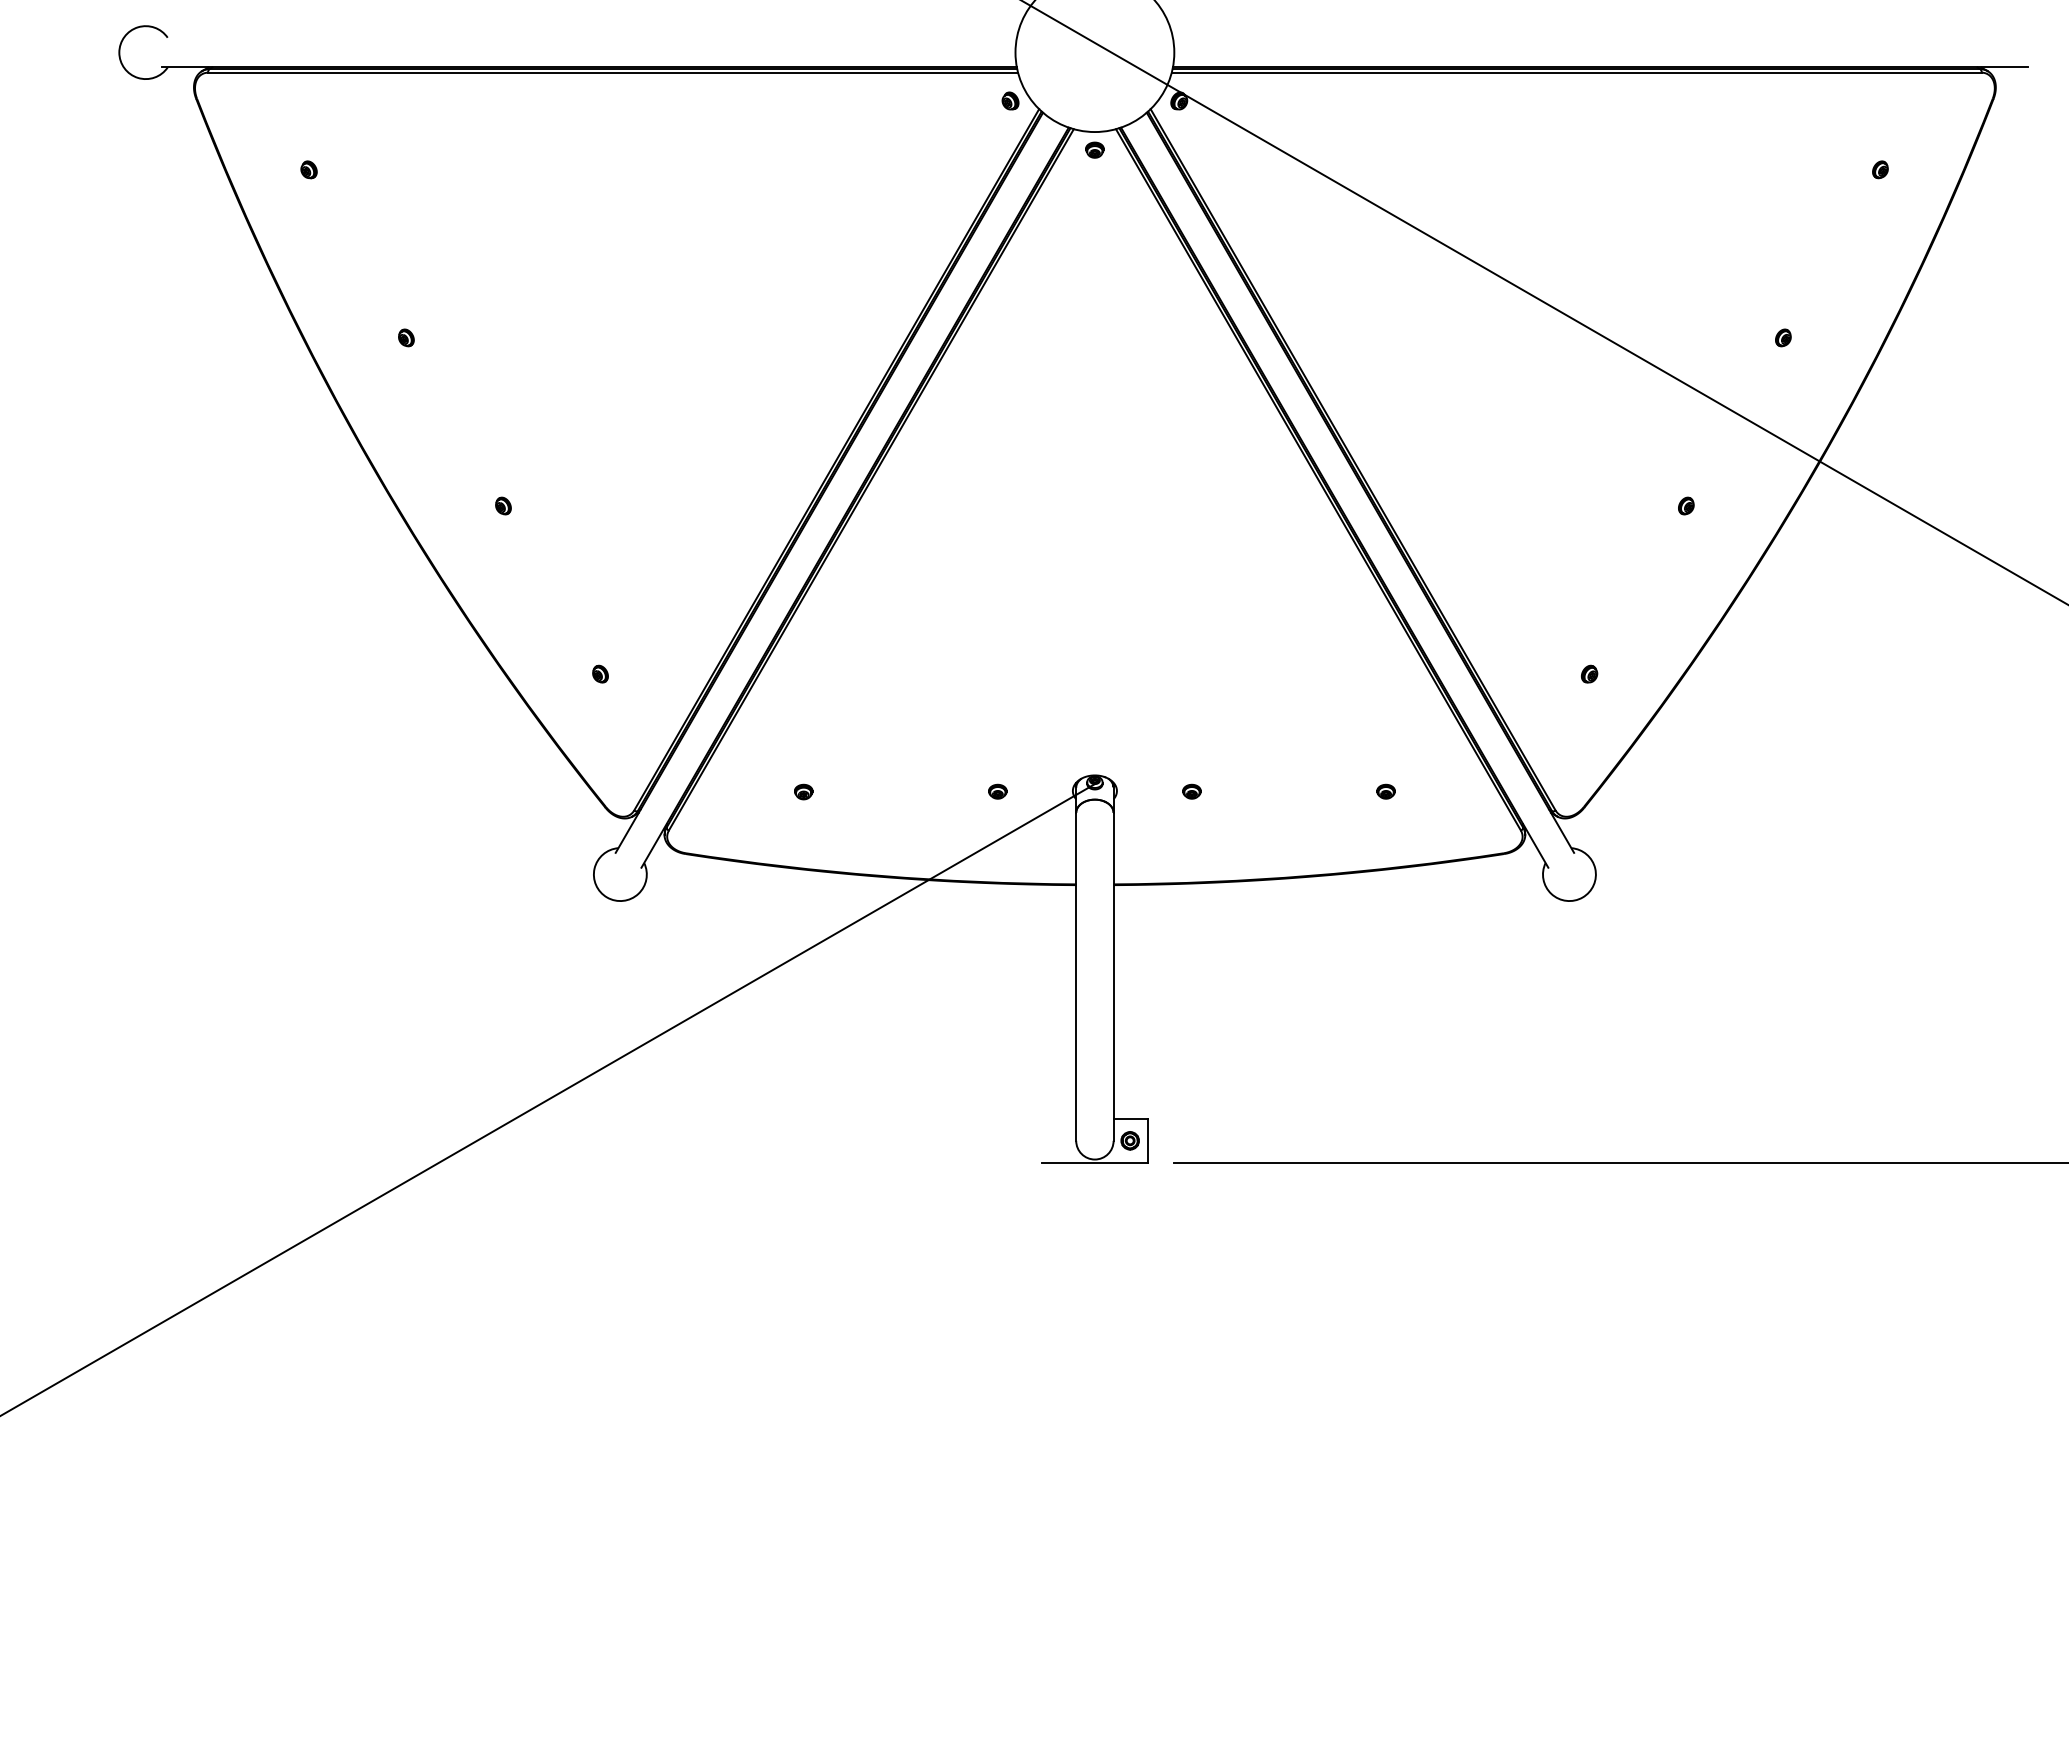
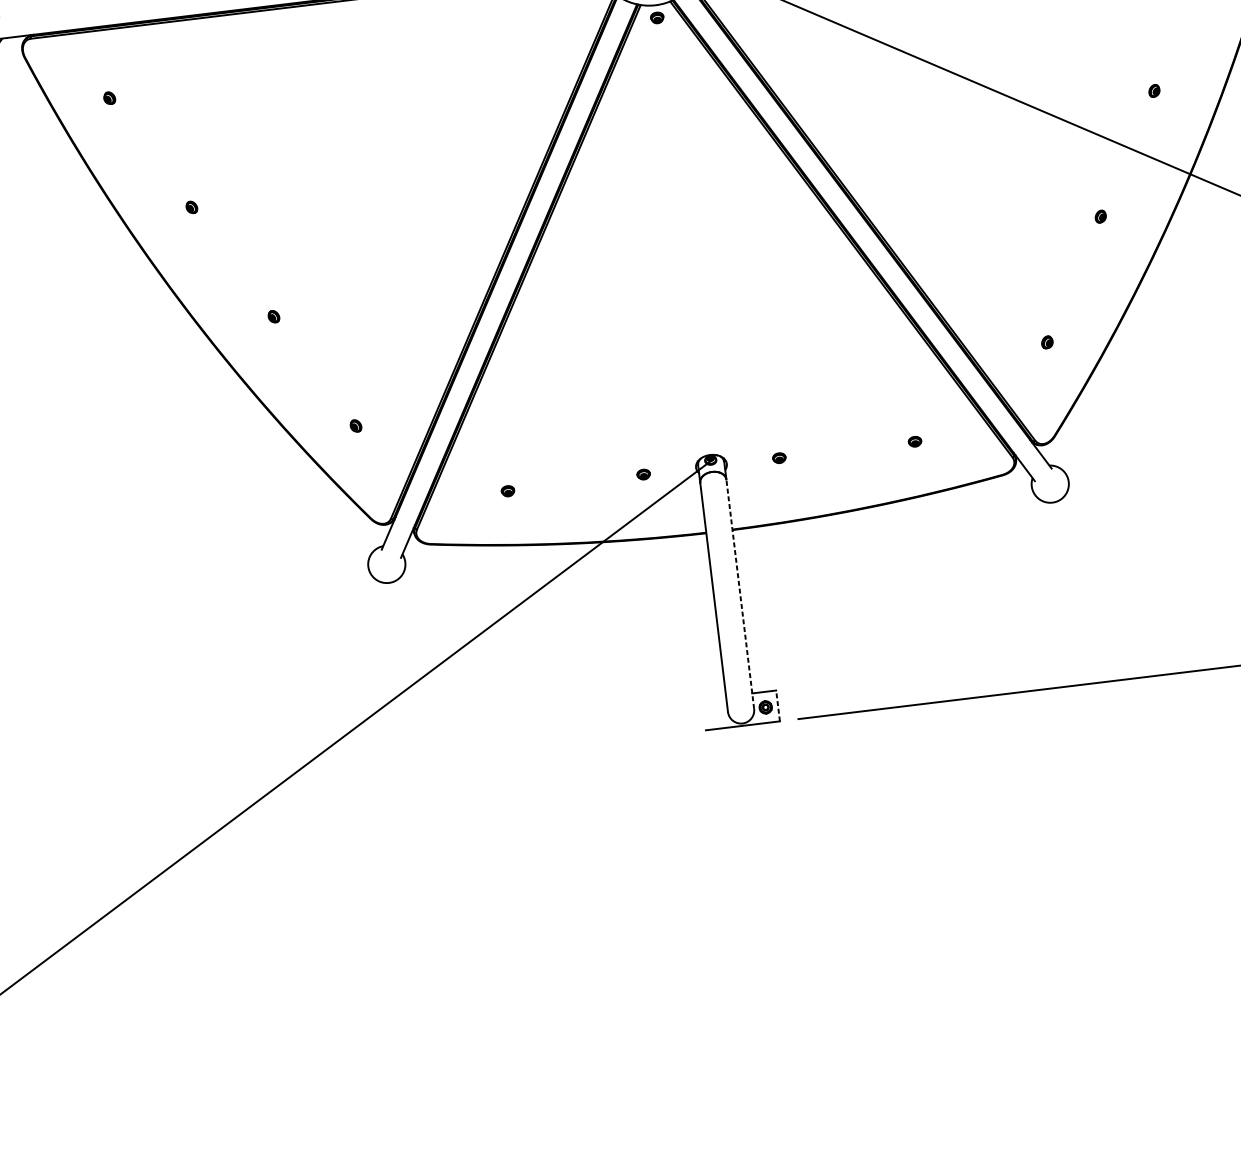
line: (1113, 976) -> (740, 593), solid -> dashed
line: (1147, 1140) -> (777, 705), solid -> dashed

